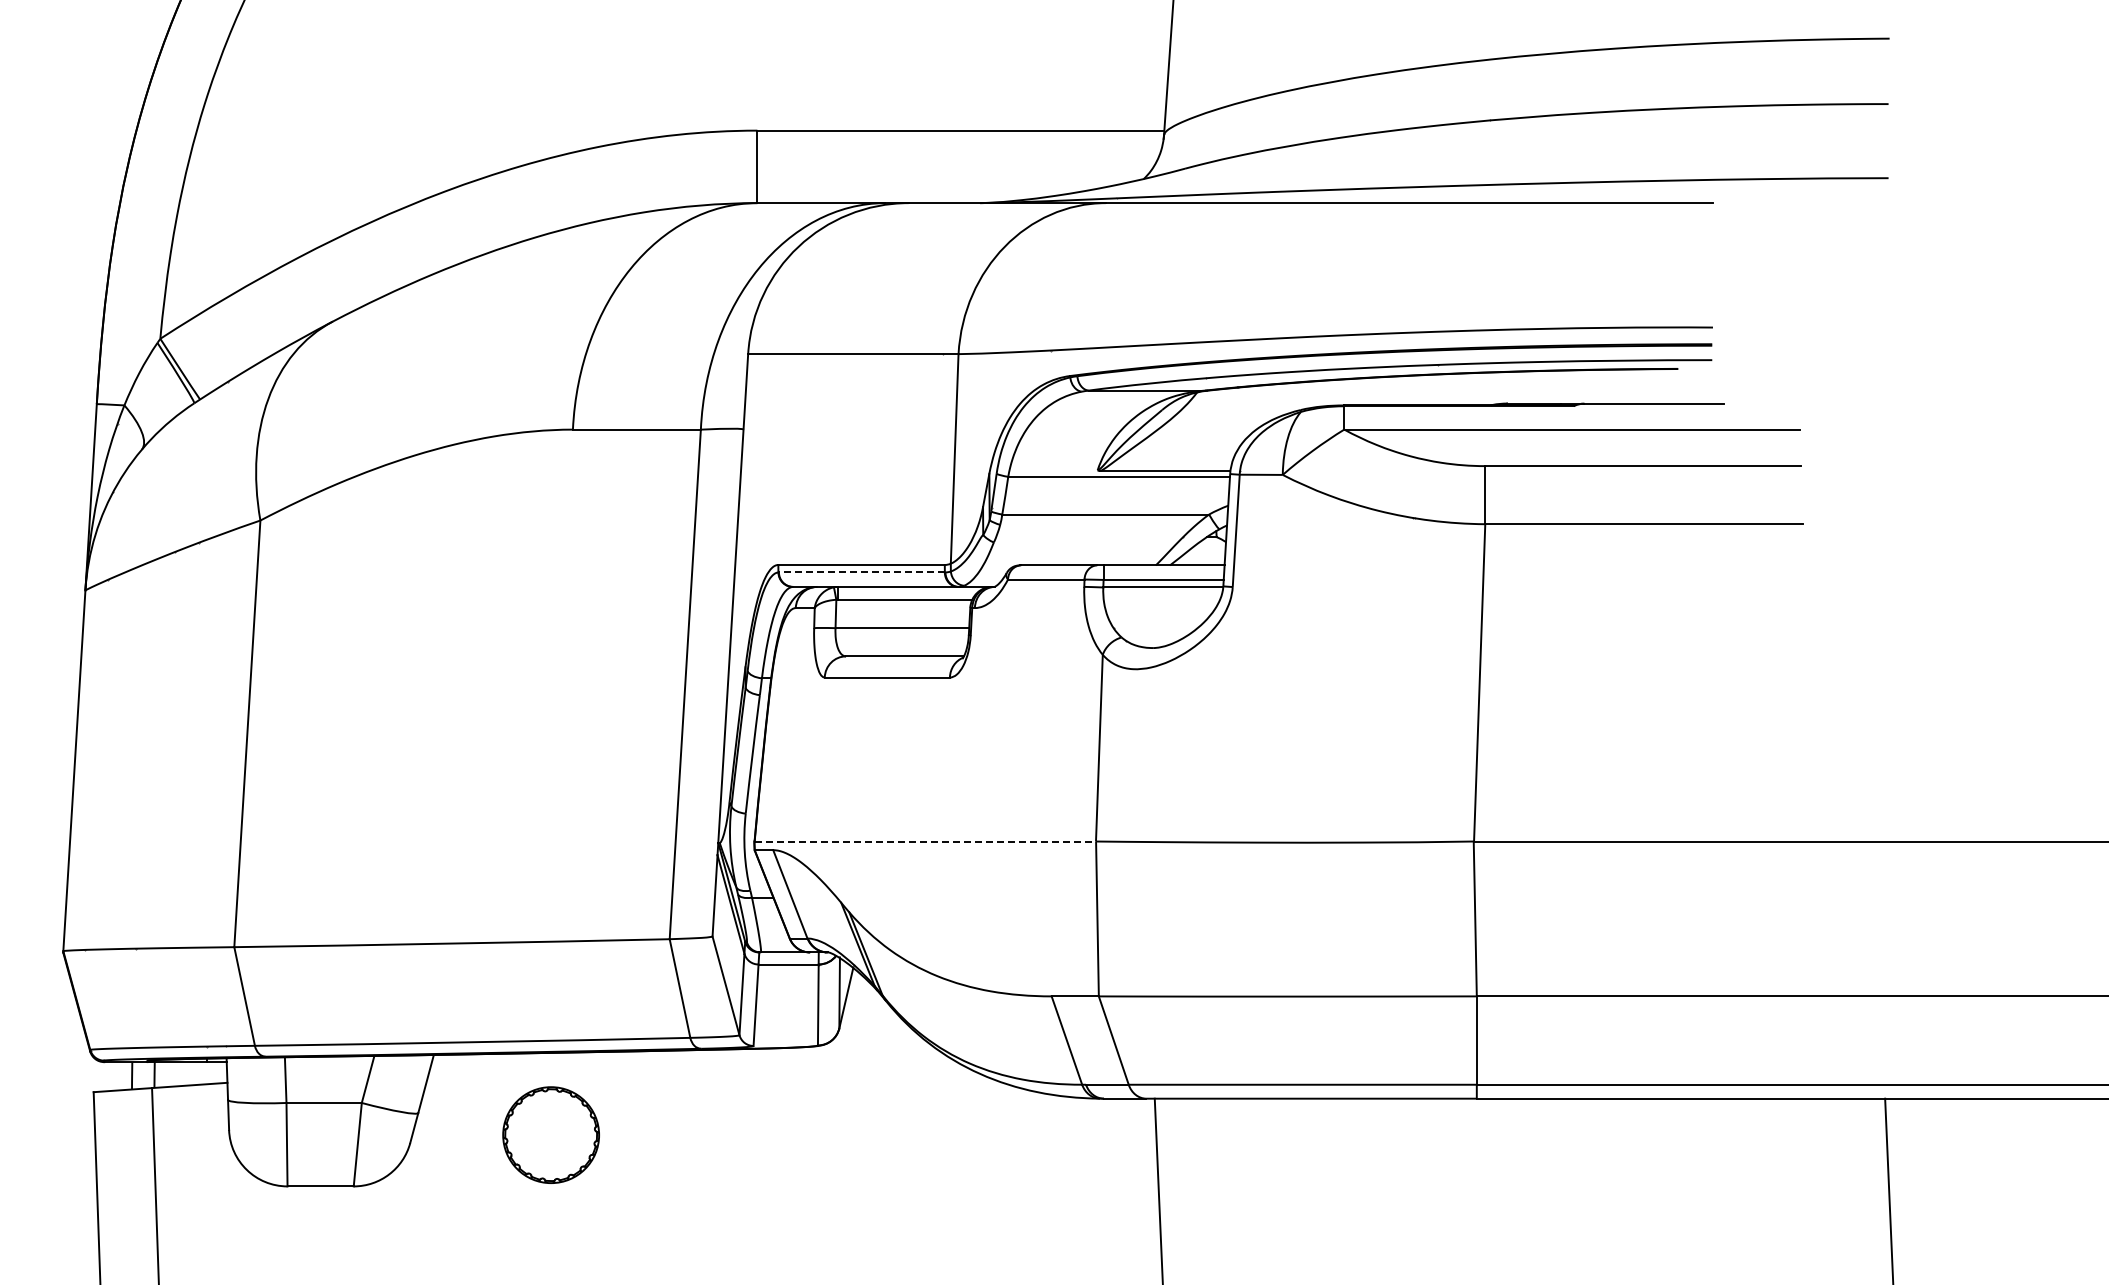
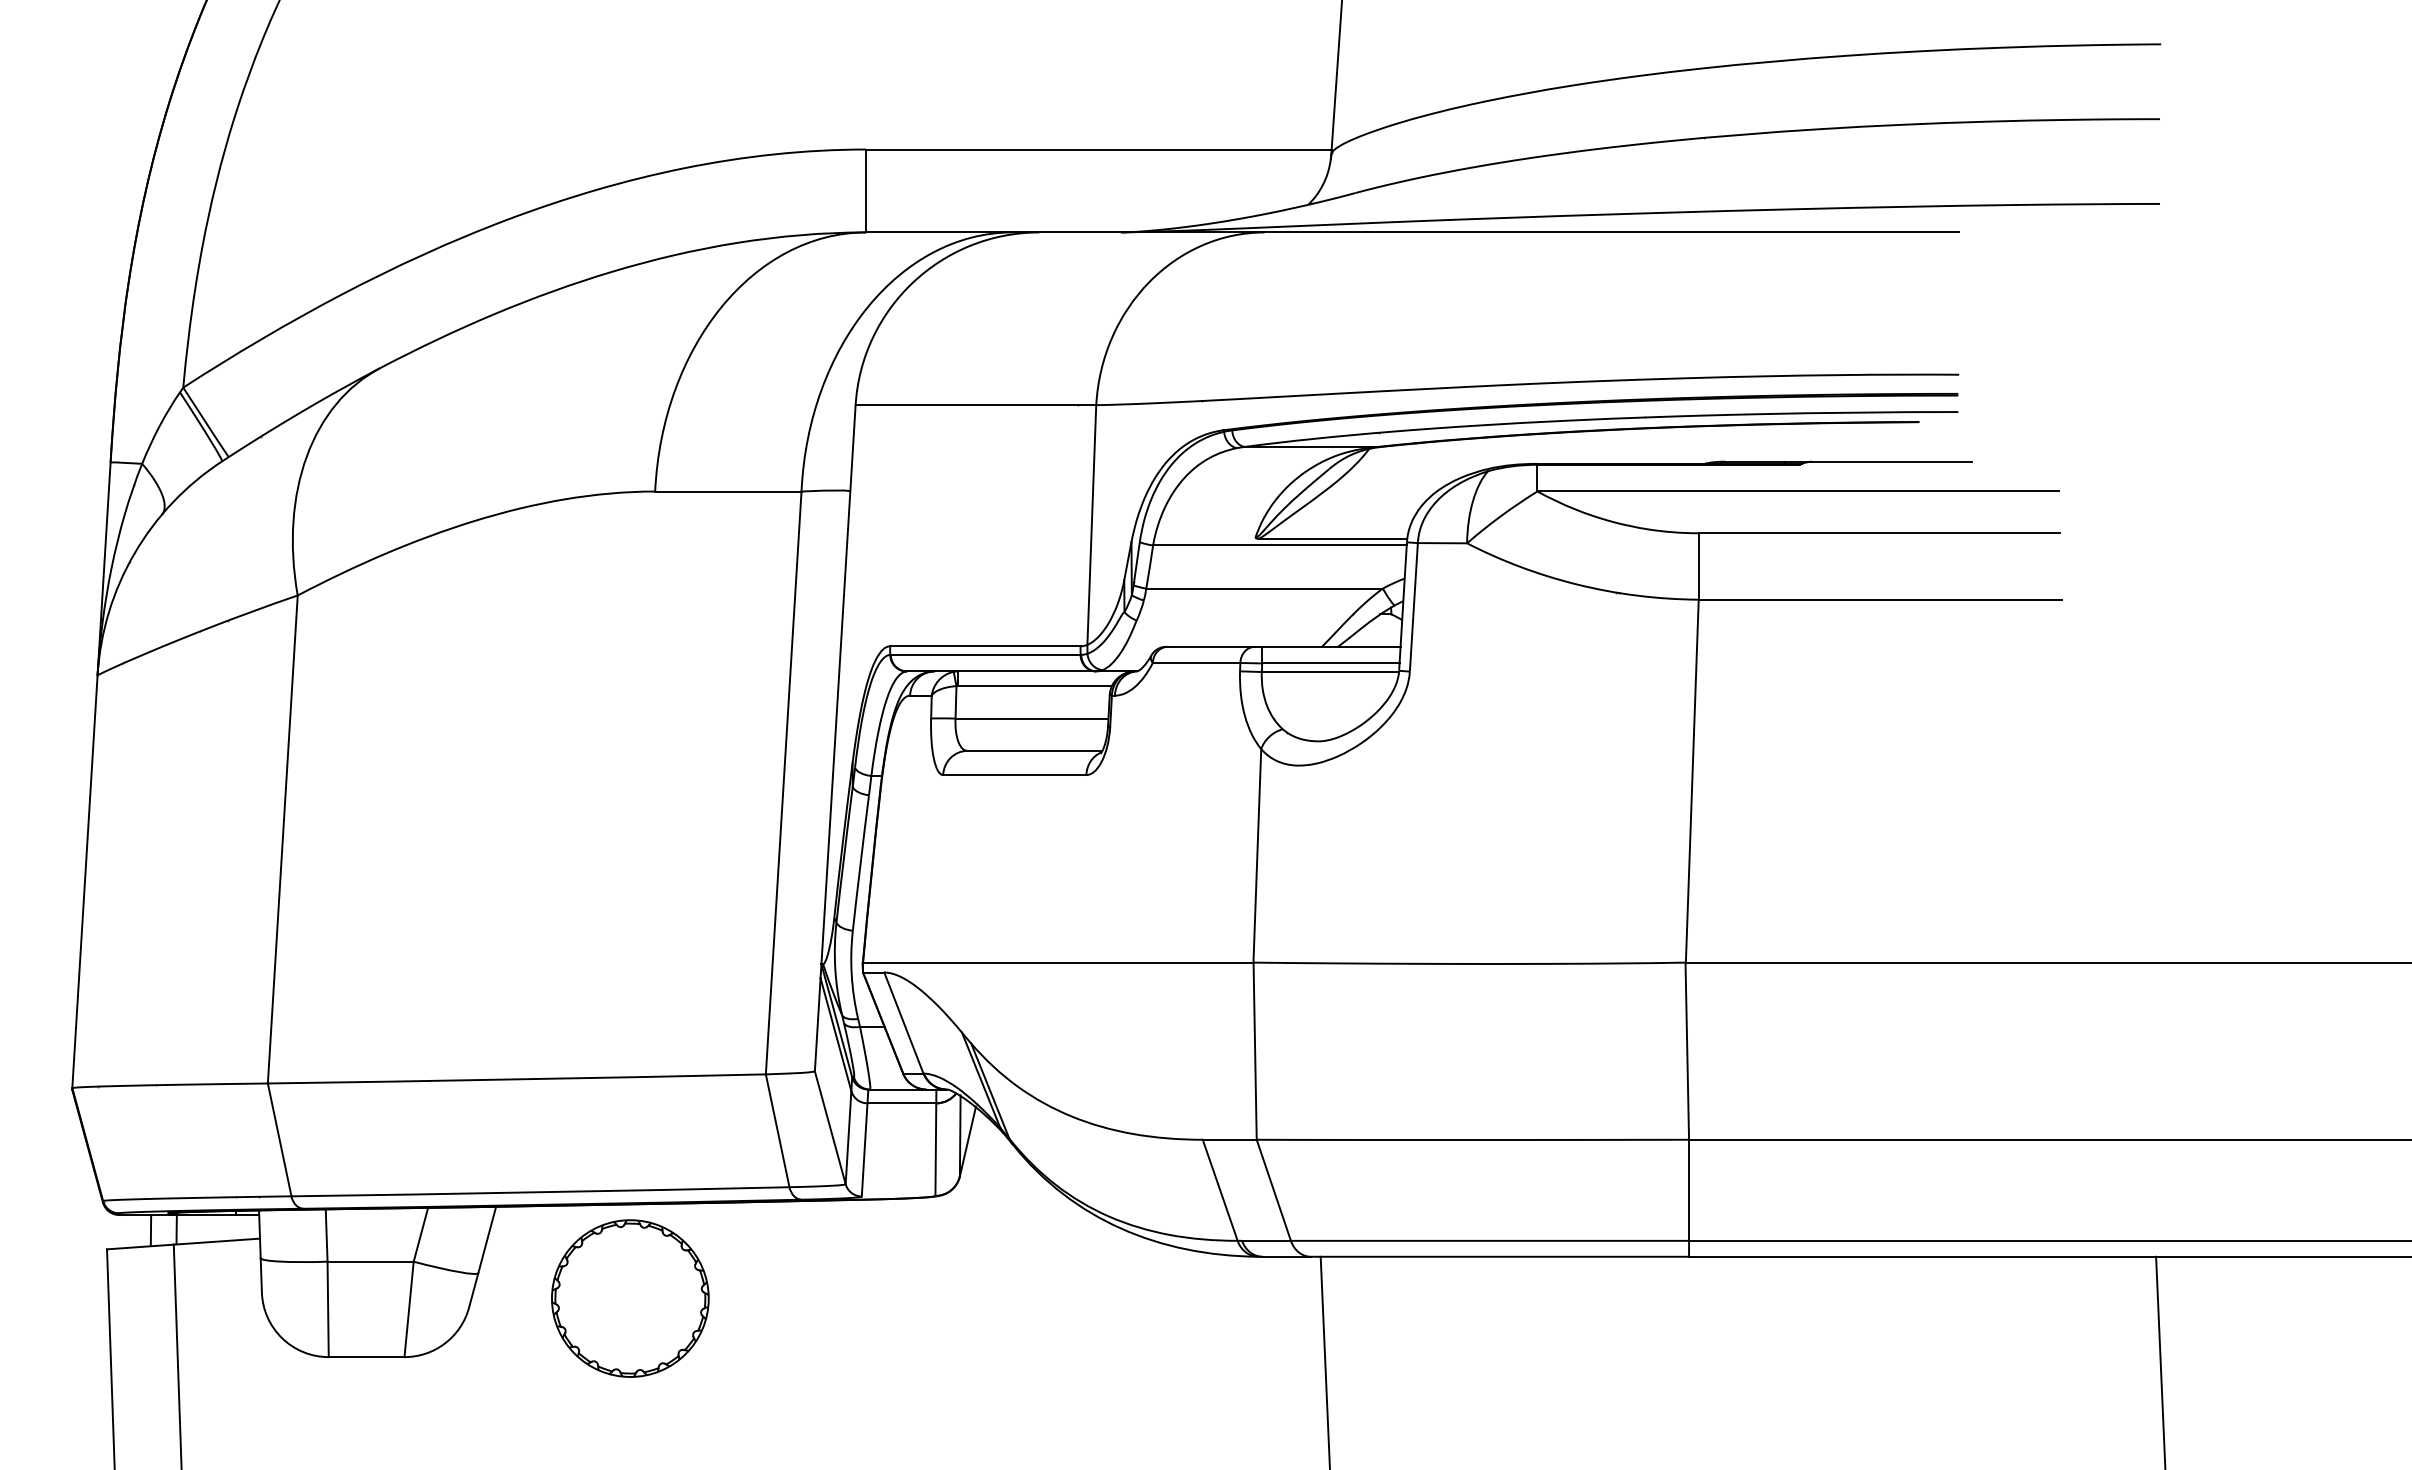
line: (861, 572) -> (985, 654), dashed -> solid
line: (925, 841) -> (1058, 962), dashed -> solid
part: (550, 1134) -> (629, 1297), size x1.43

